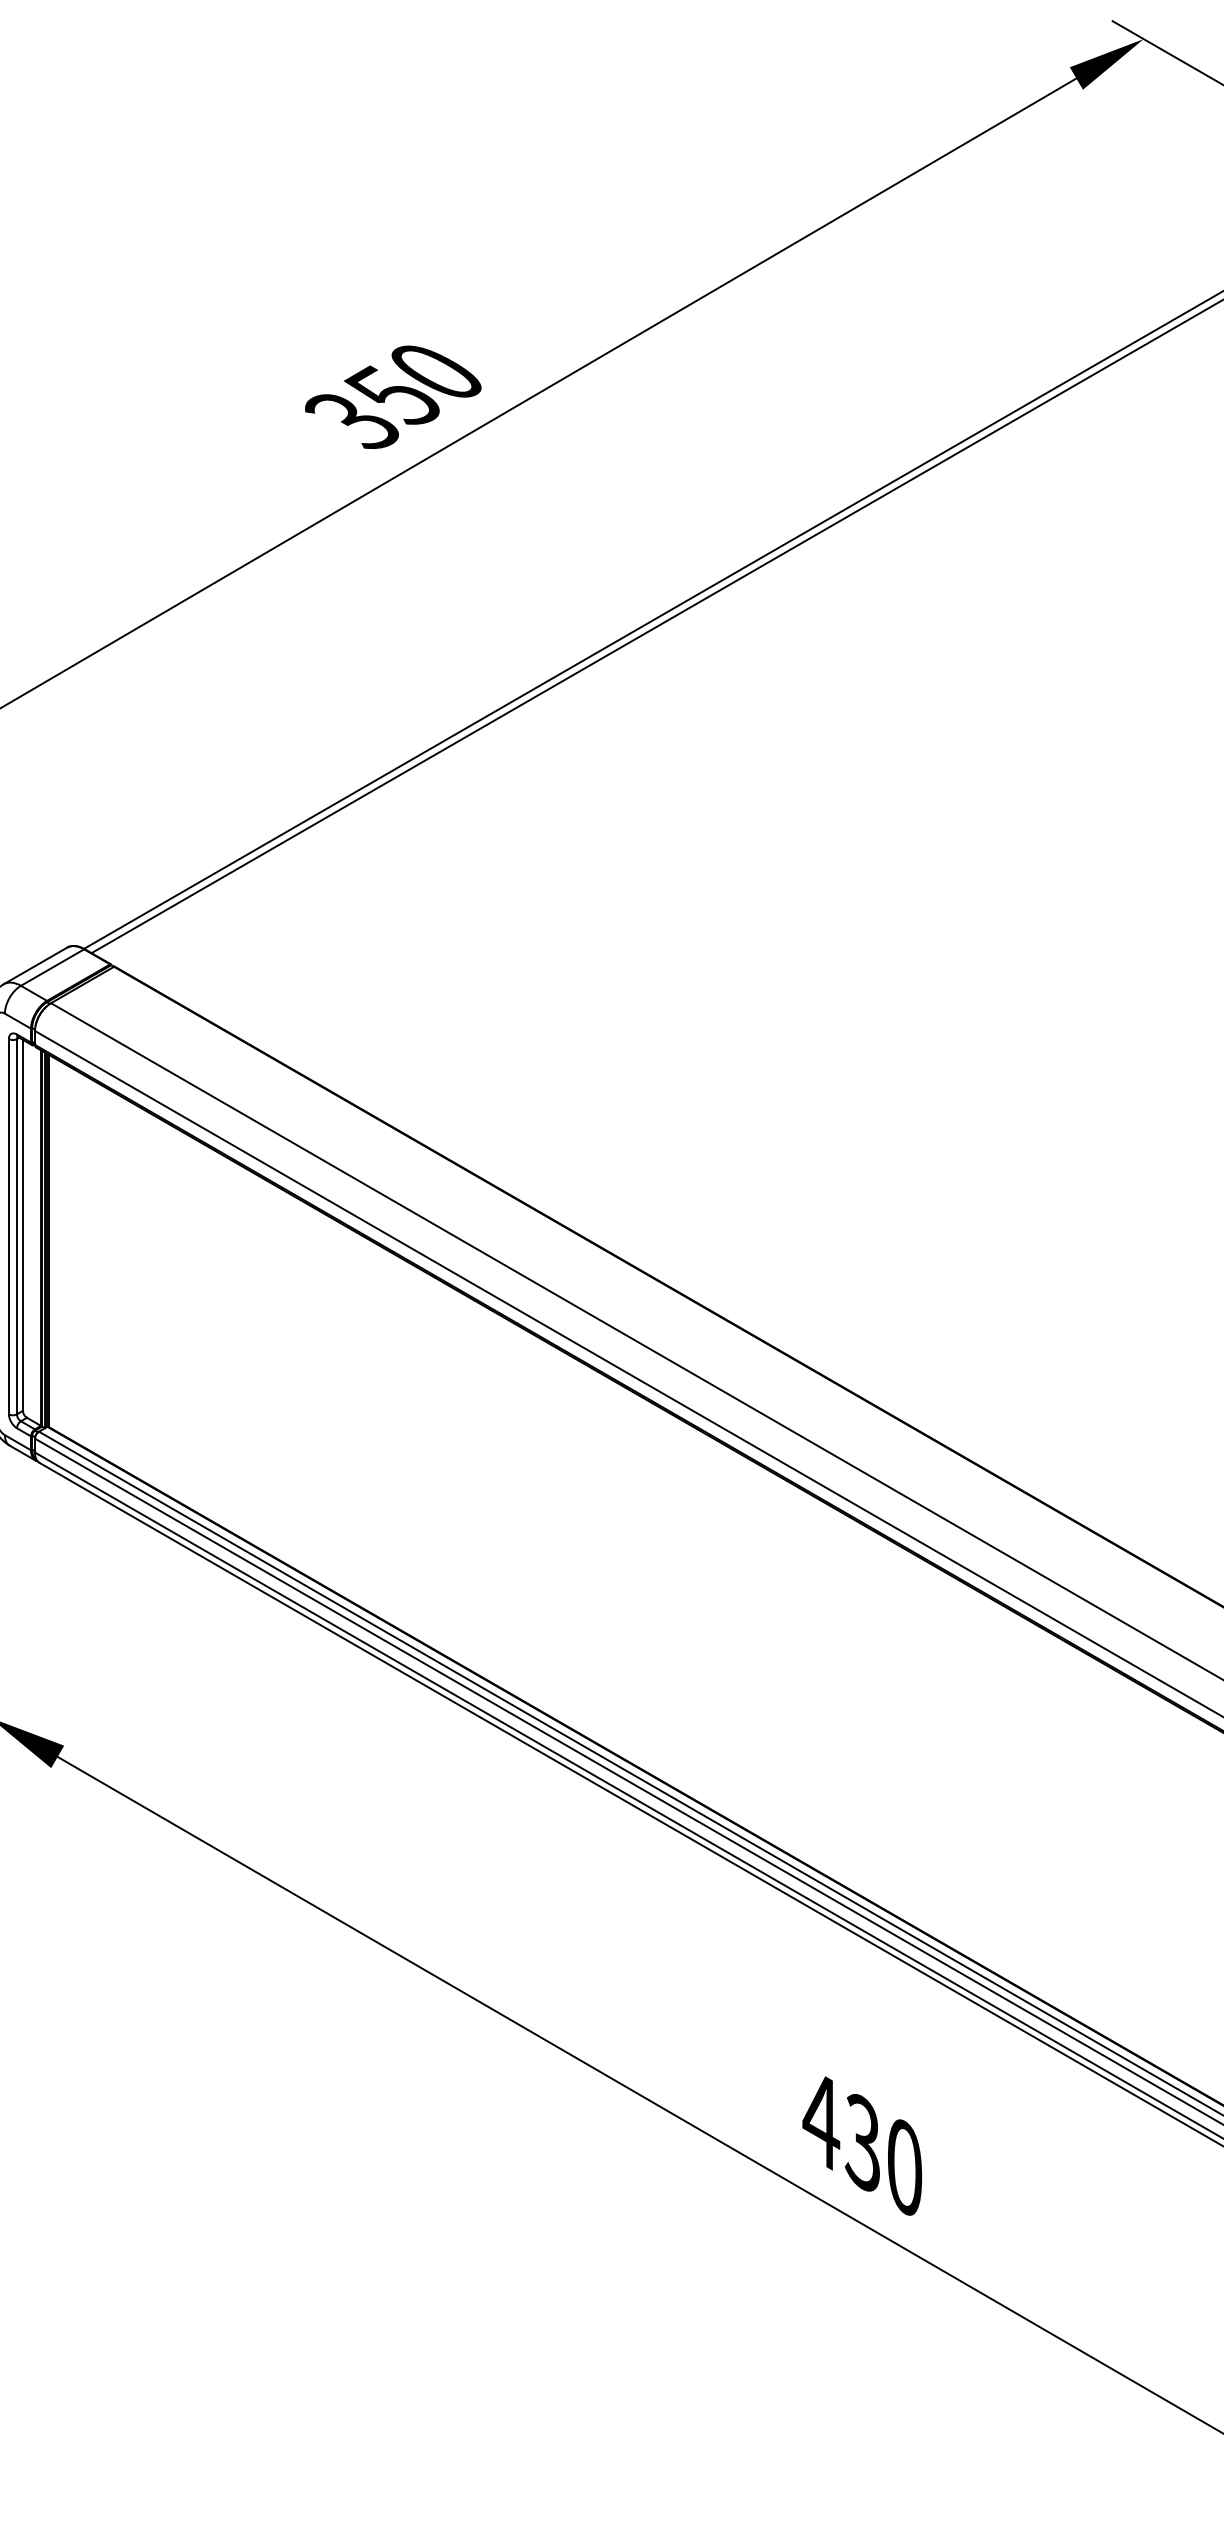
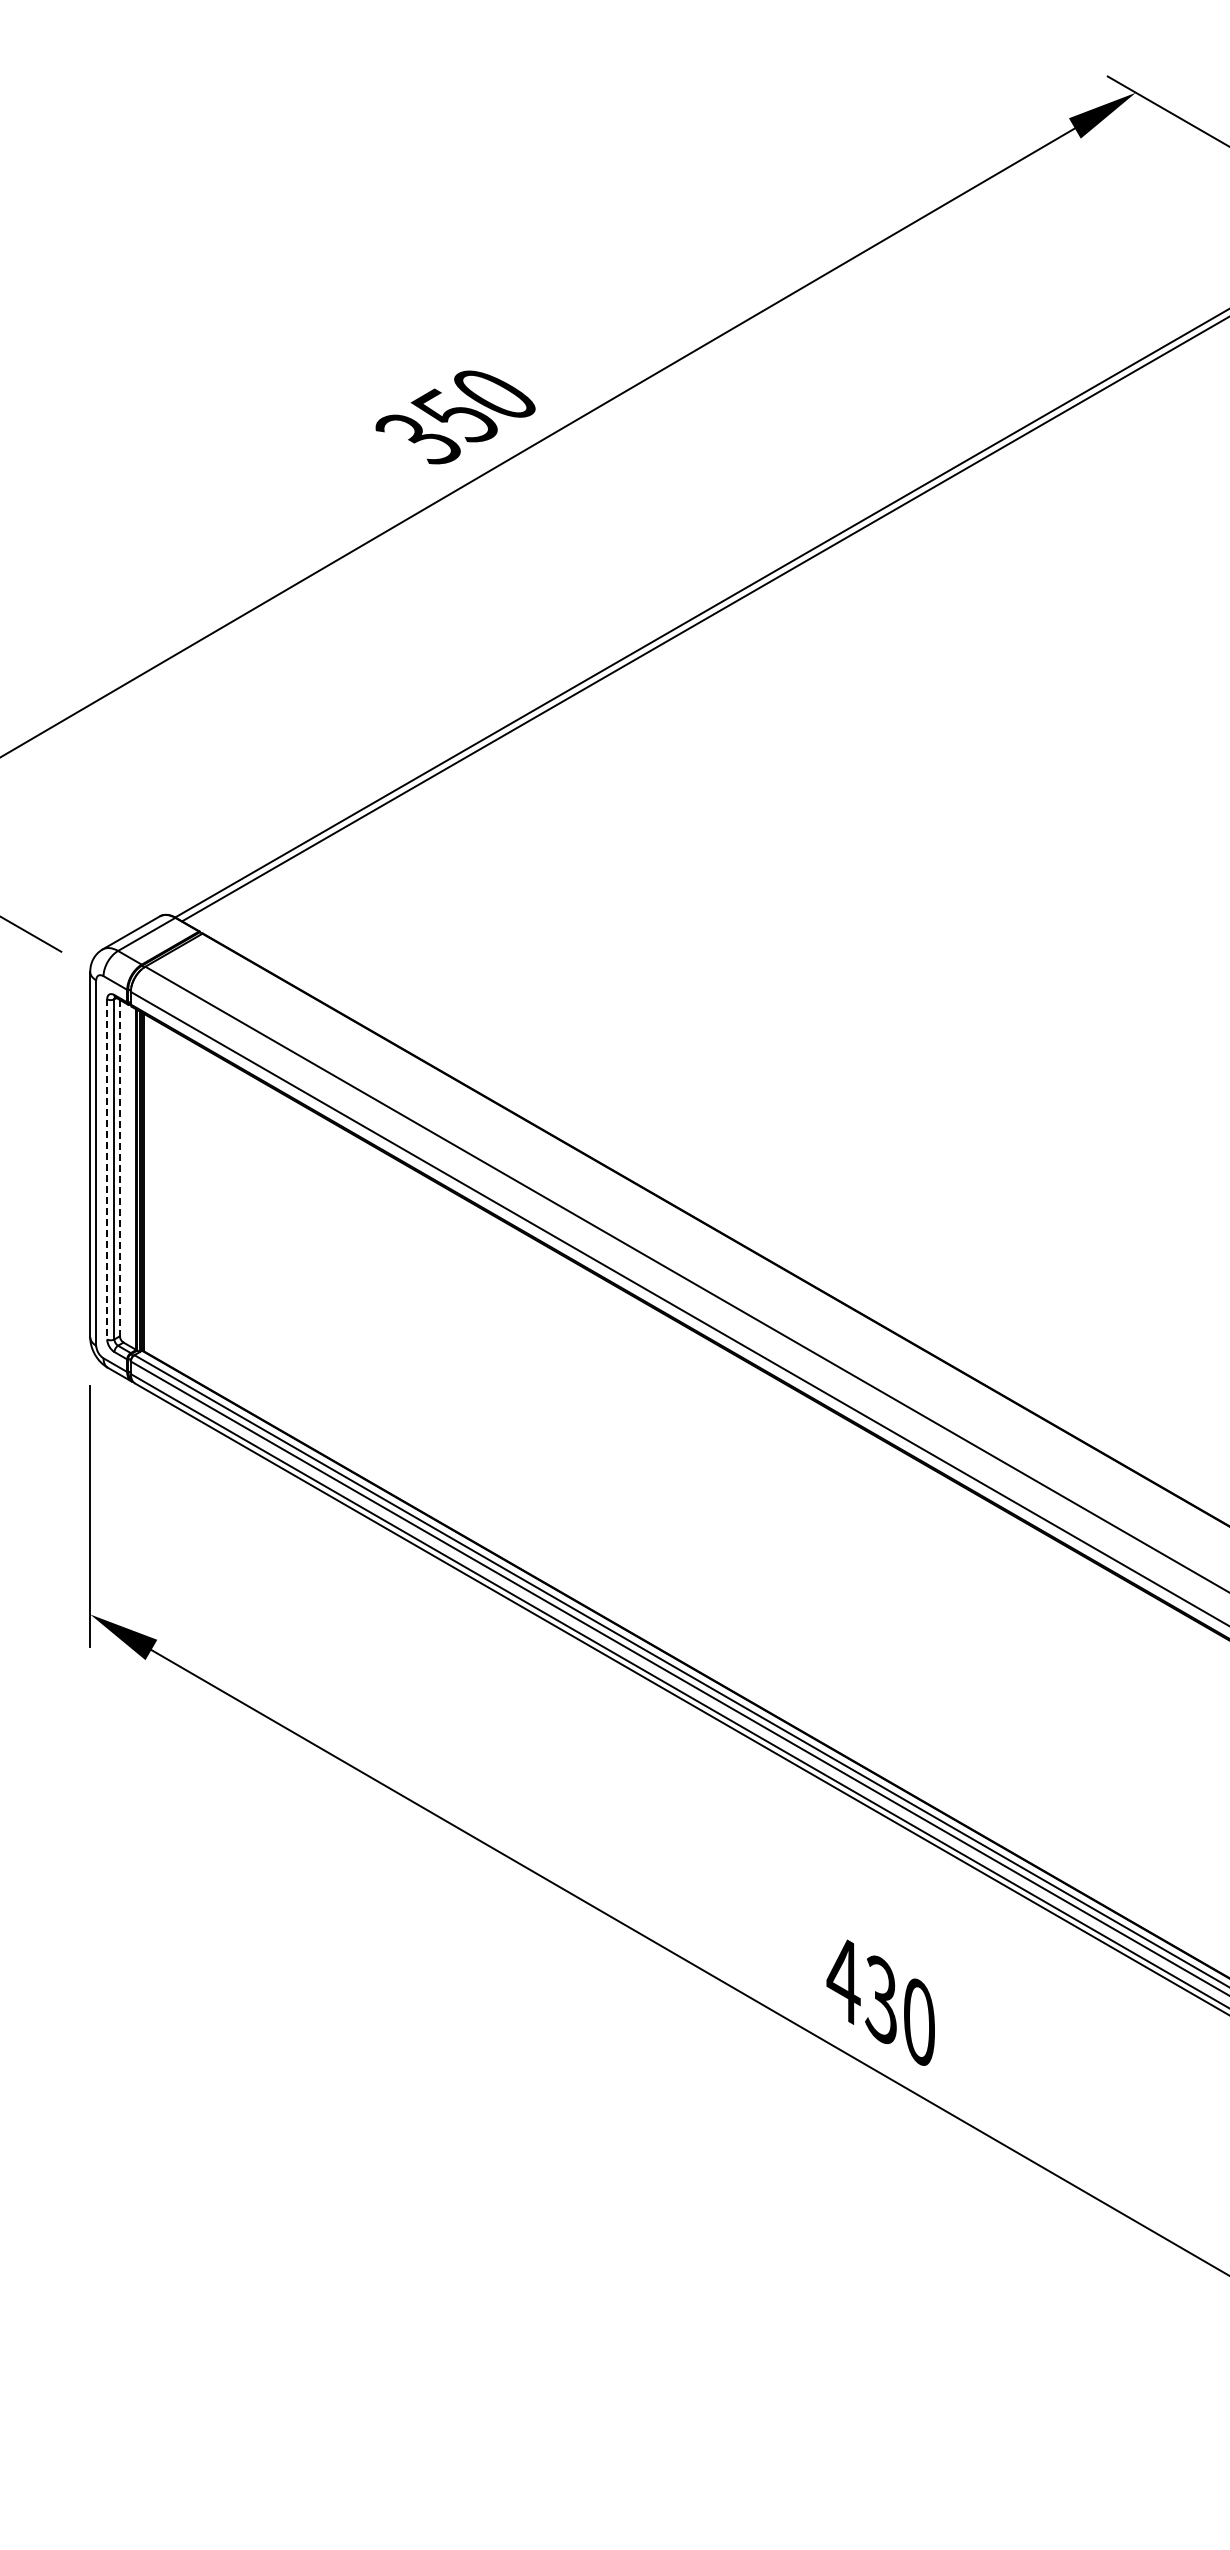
line: (22, 1225) -> (119, 1168), solid -> dashed
line: (9, 1226) -> (107, 1169), solid -> dashed

